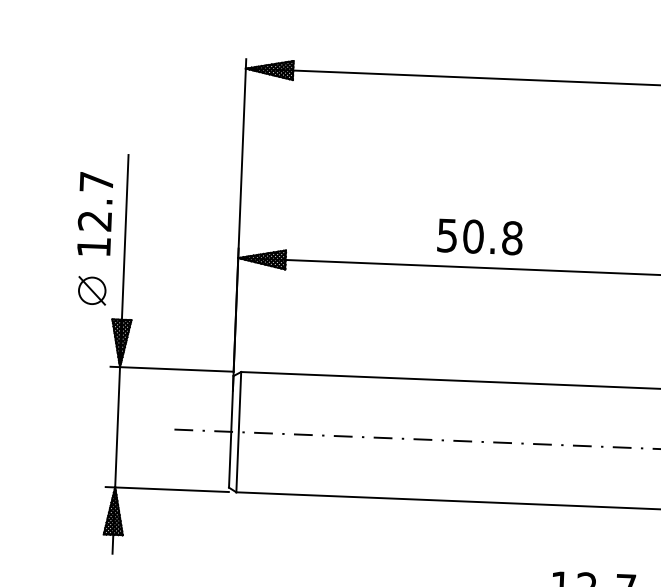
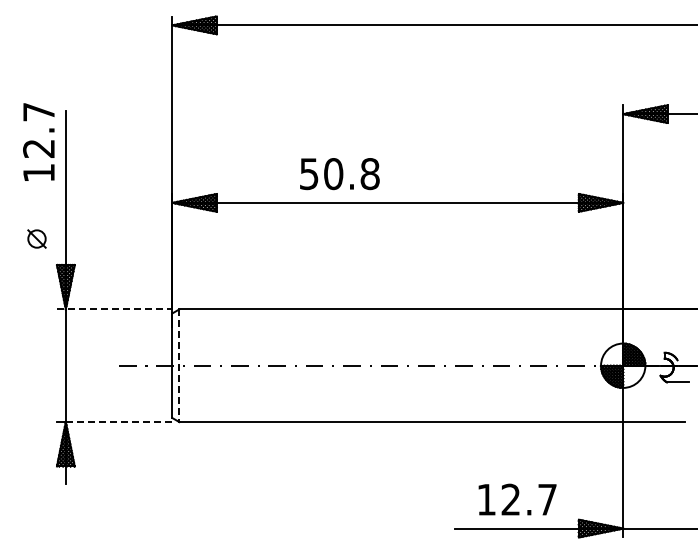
text: (94, 213) -> (38, 141), moved
text: (479, 237) -> (339, 174), moved
part: (91, 290) -> (36, 238), size x0.7
line: (171, 369) -> (114, 309), solid -> dashed
line: (238, 432) -> (179, 366), solid -> dashed
line: (171, 490) -> (118, 422), solid -> dashed

